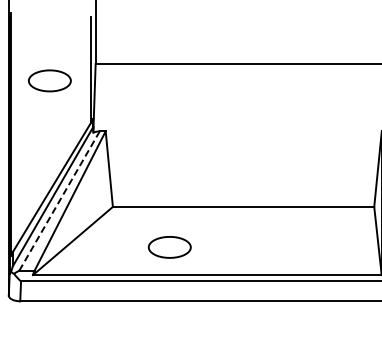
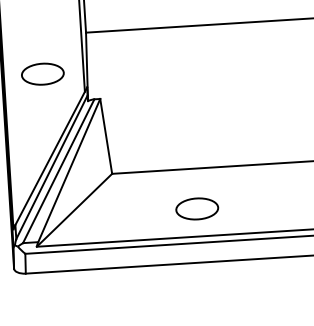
part: (49, 80) -> (42, 73), moved
line: (59, 201) -> (58, 171), dashed -> solid
part: (169, 247) -> (196, 209), moved

